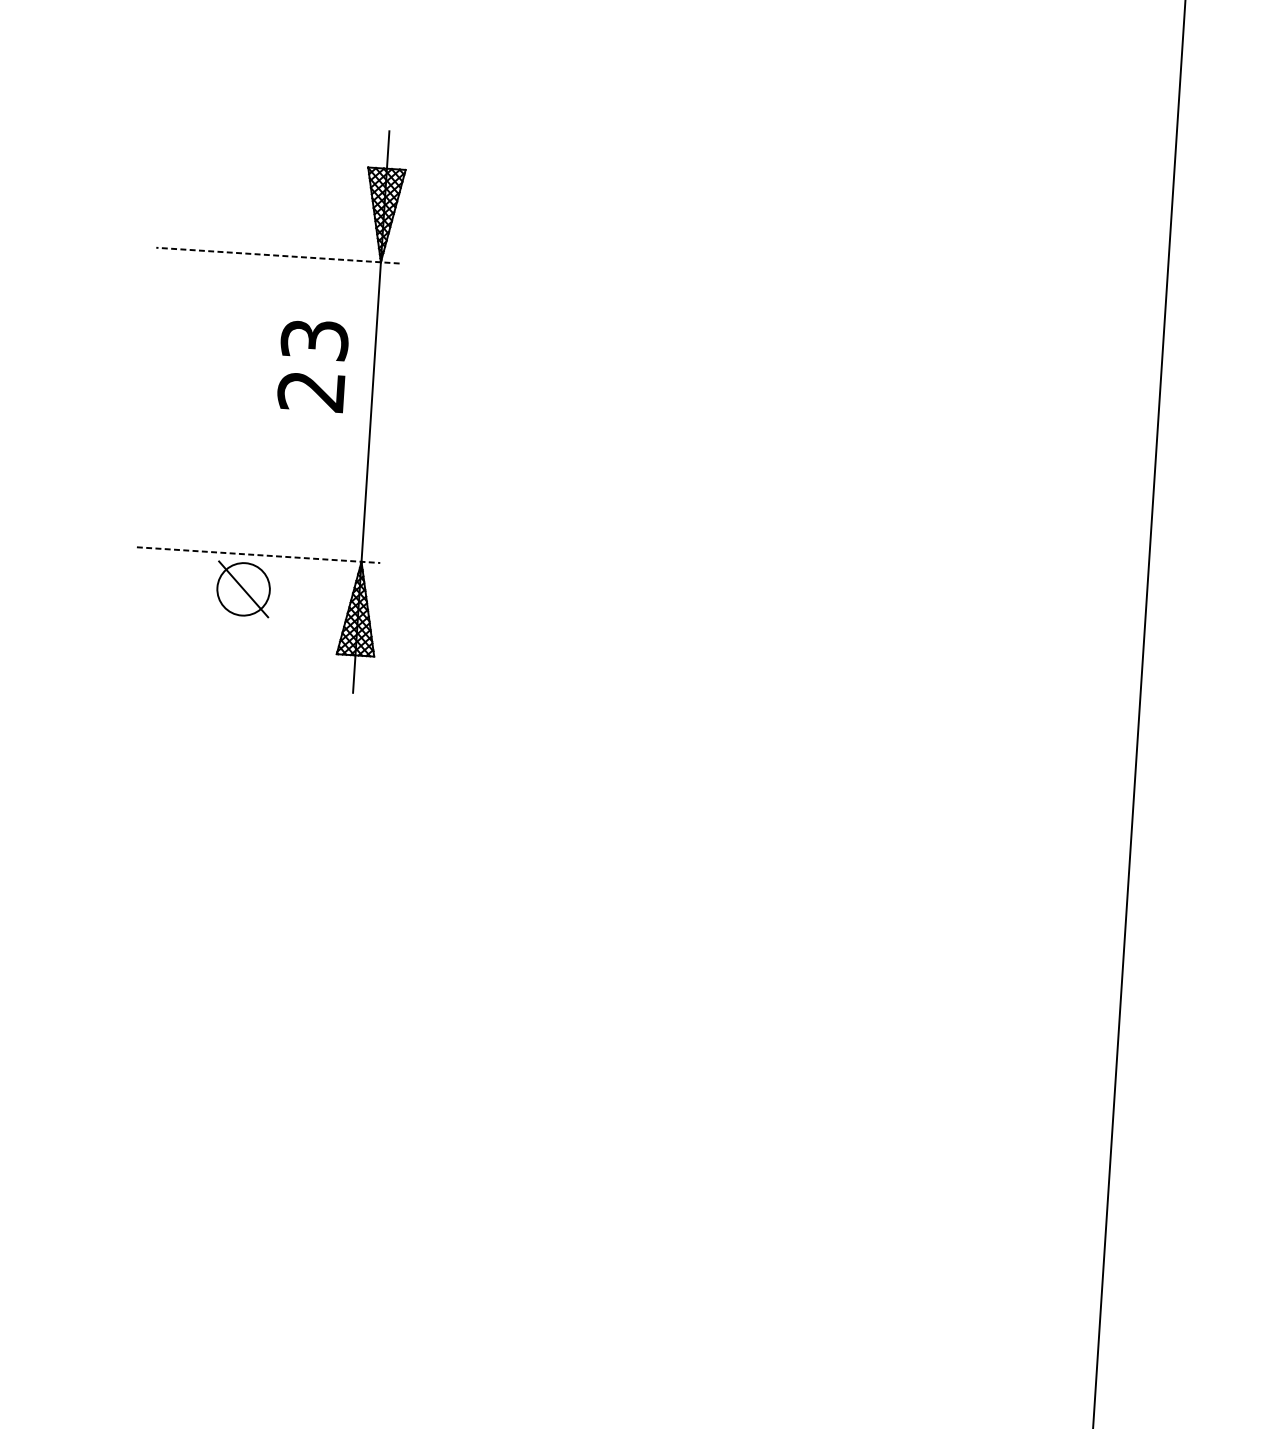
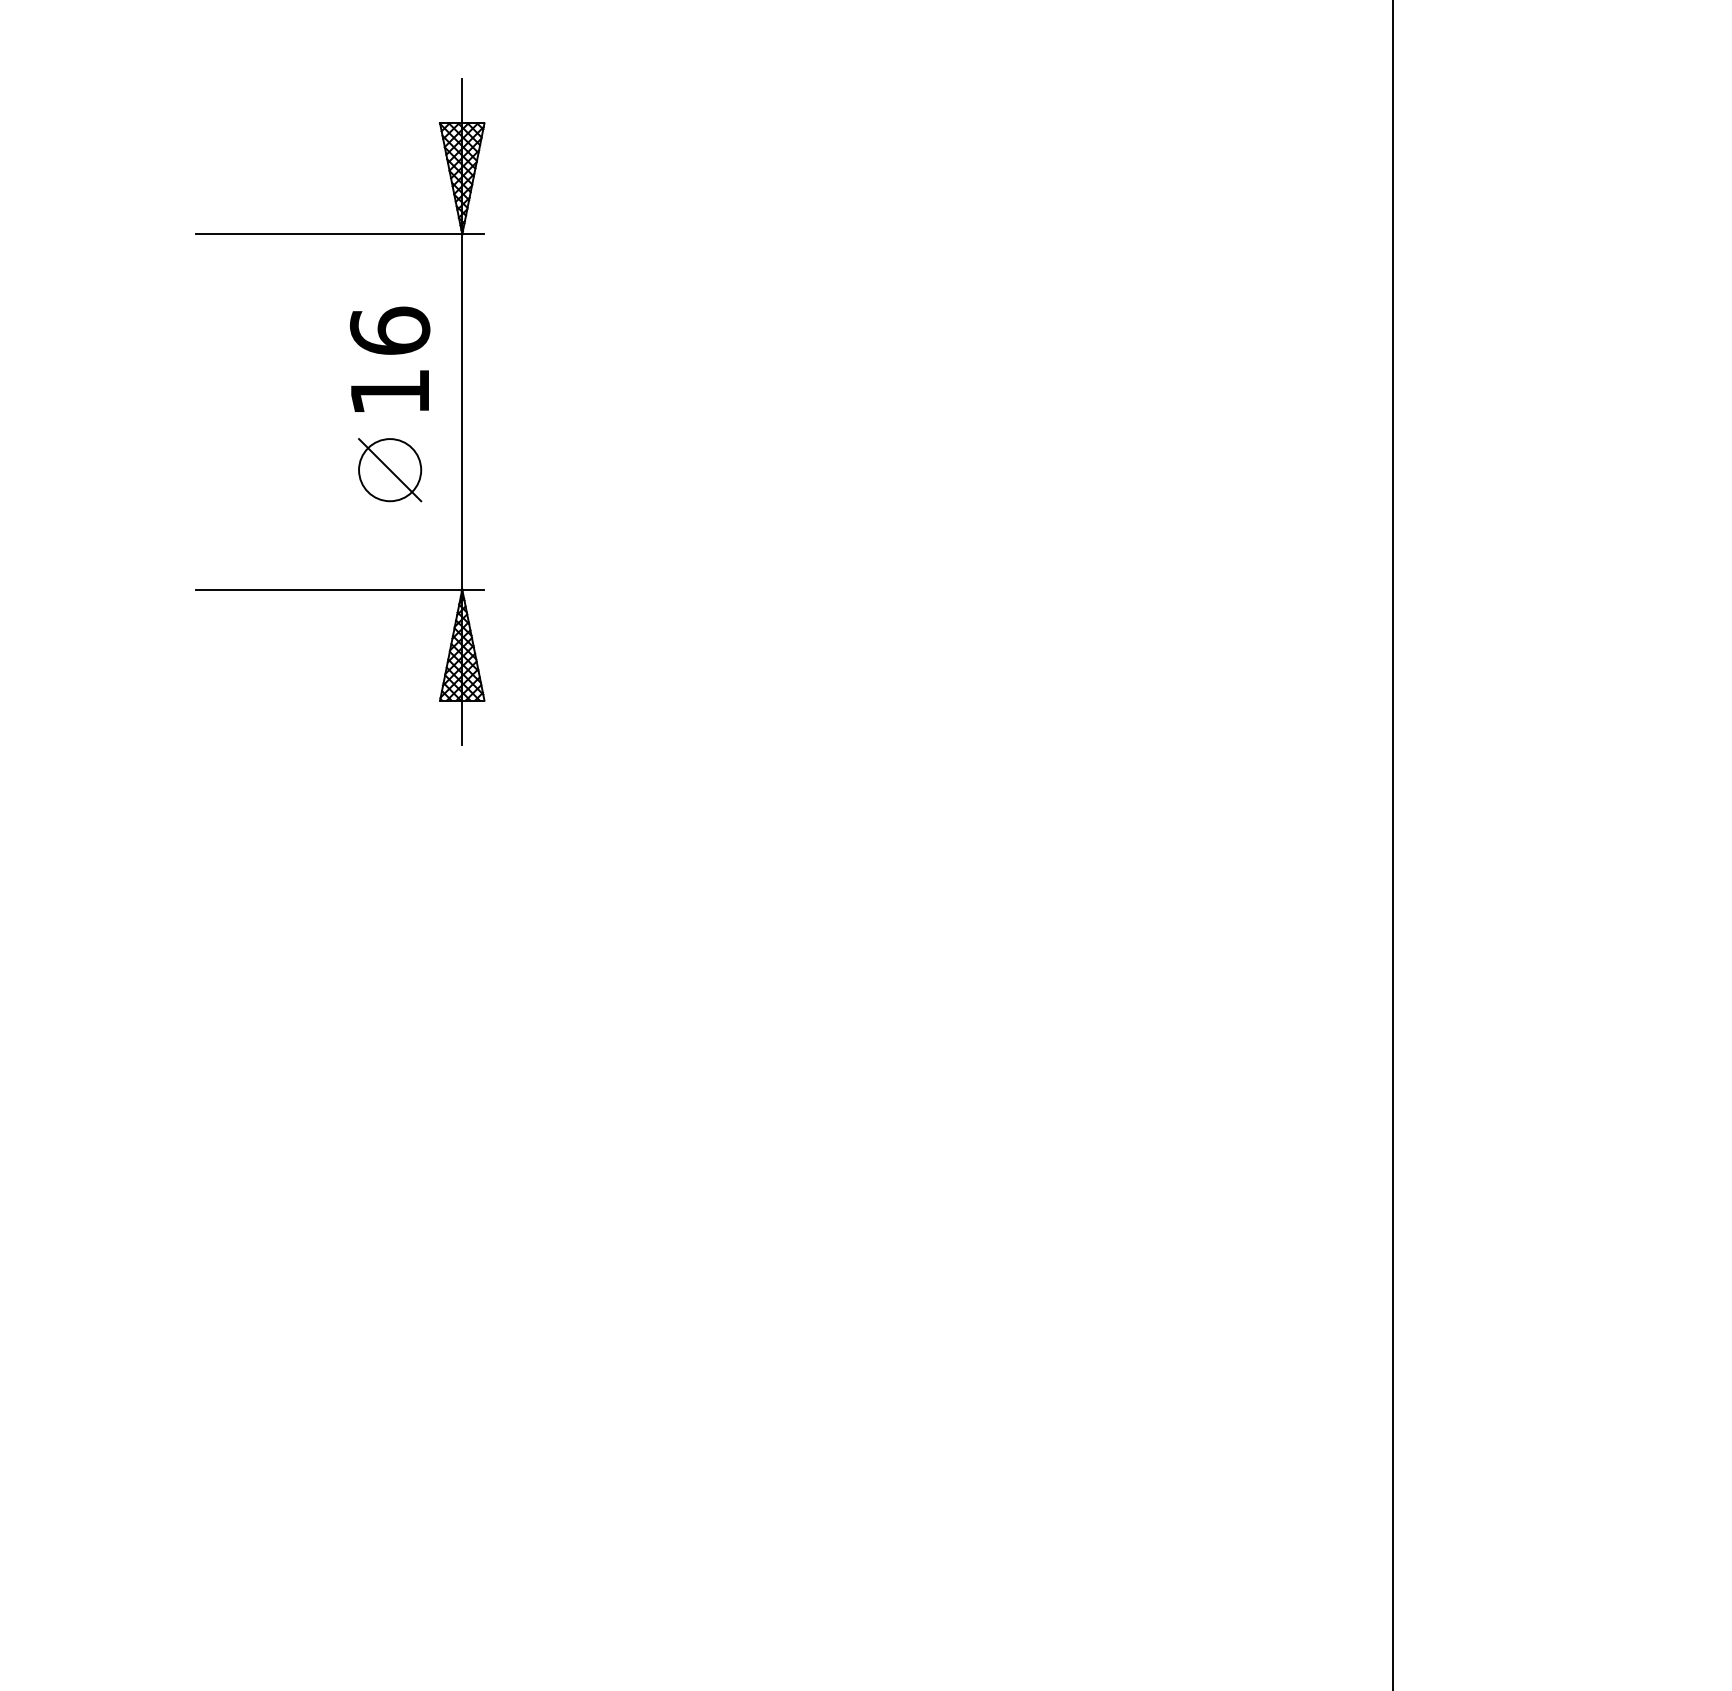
line: (277, 255) -> (339, 234), dashed -> solid
text: (312, 364) -> (389, 360), 23 -> 16
line: (258, 555) -> (340, 589), dashed -> solid
part: (243, 589) -> (390, 470), moved

